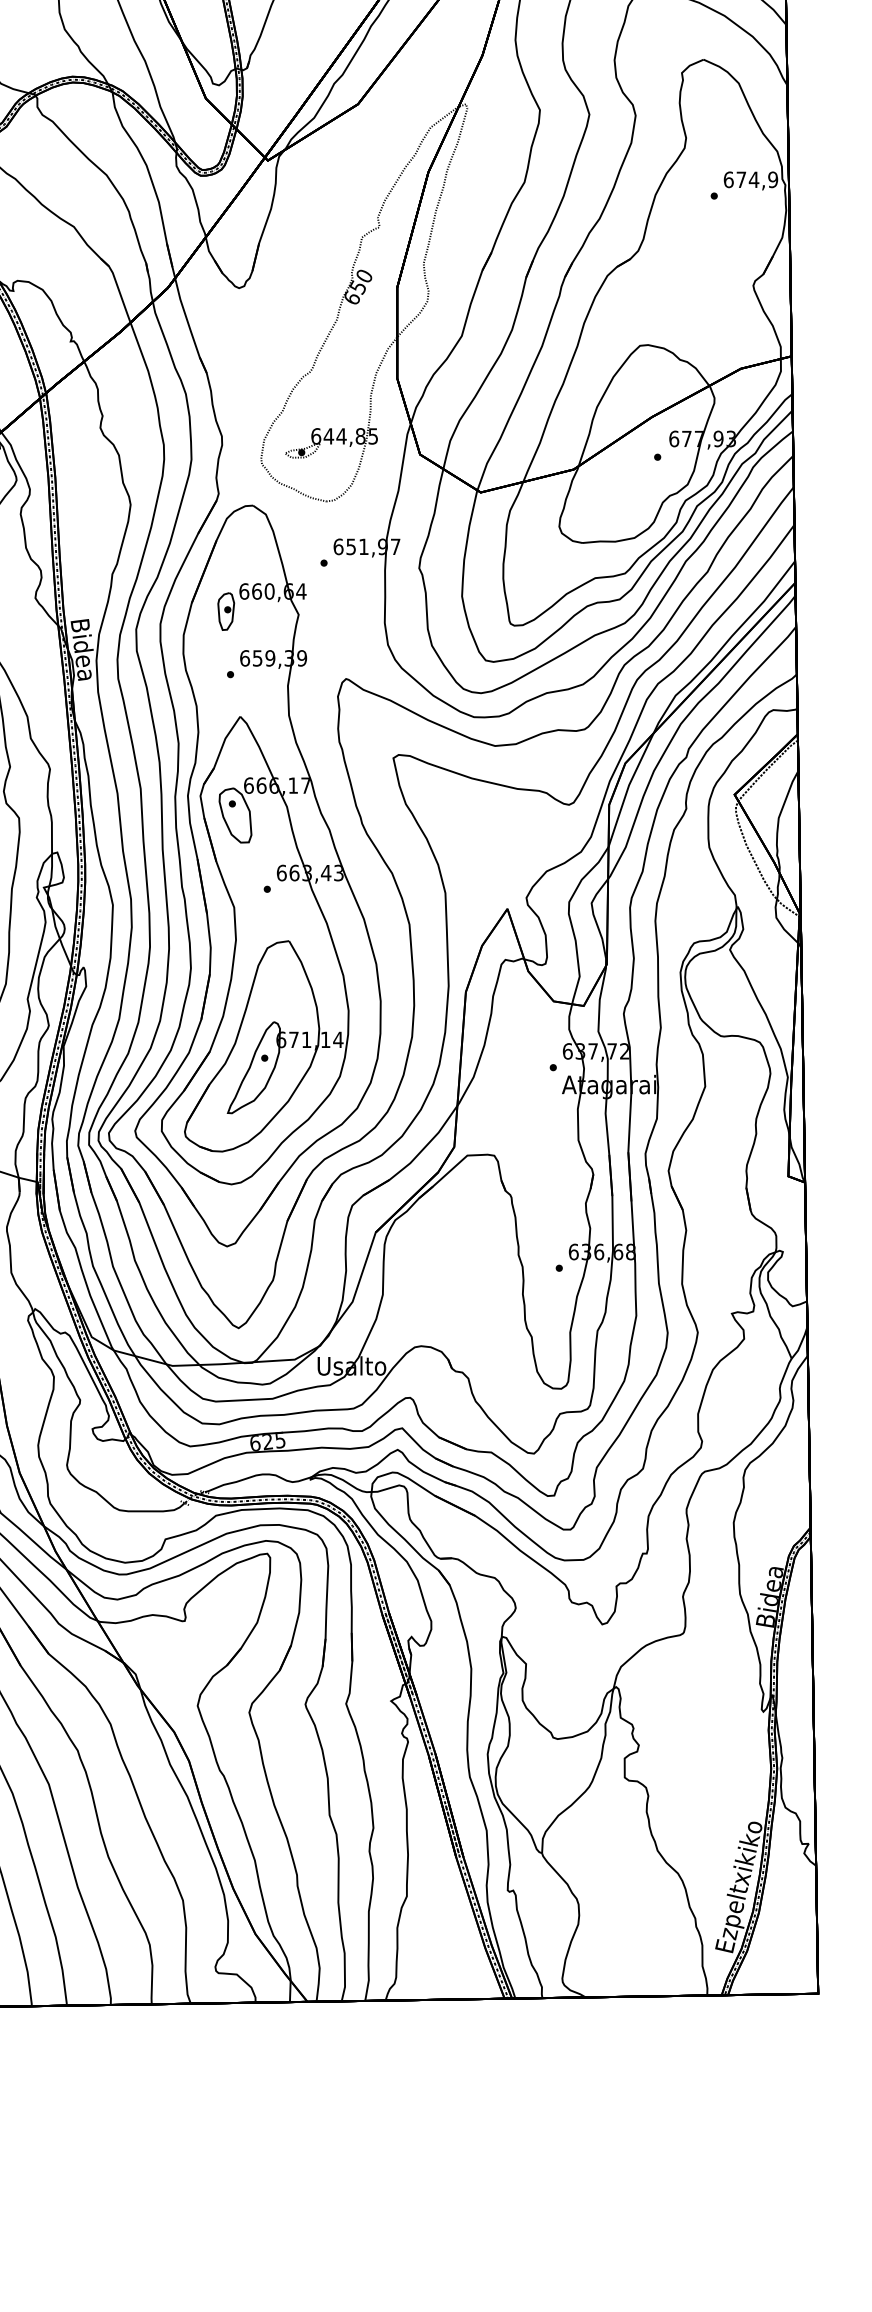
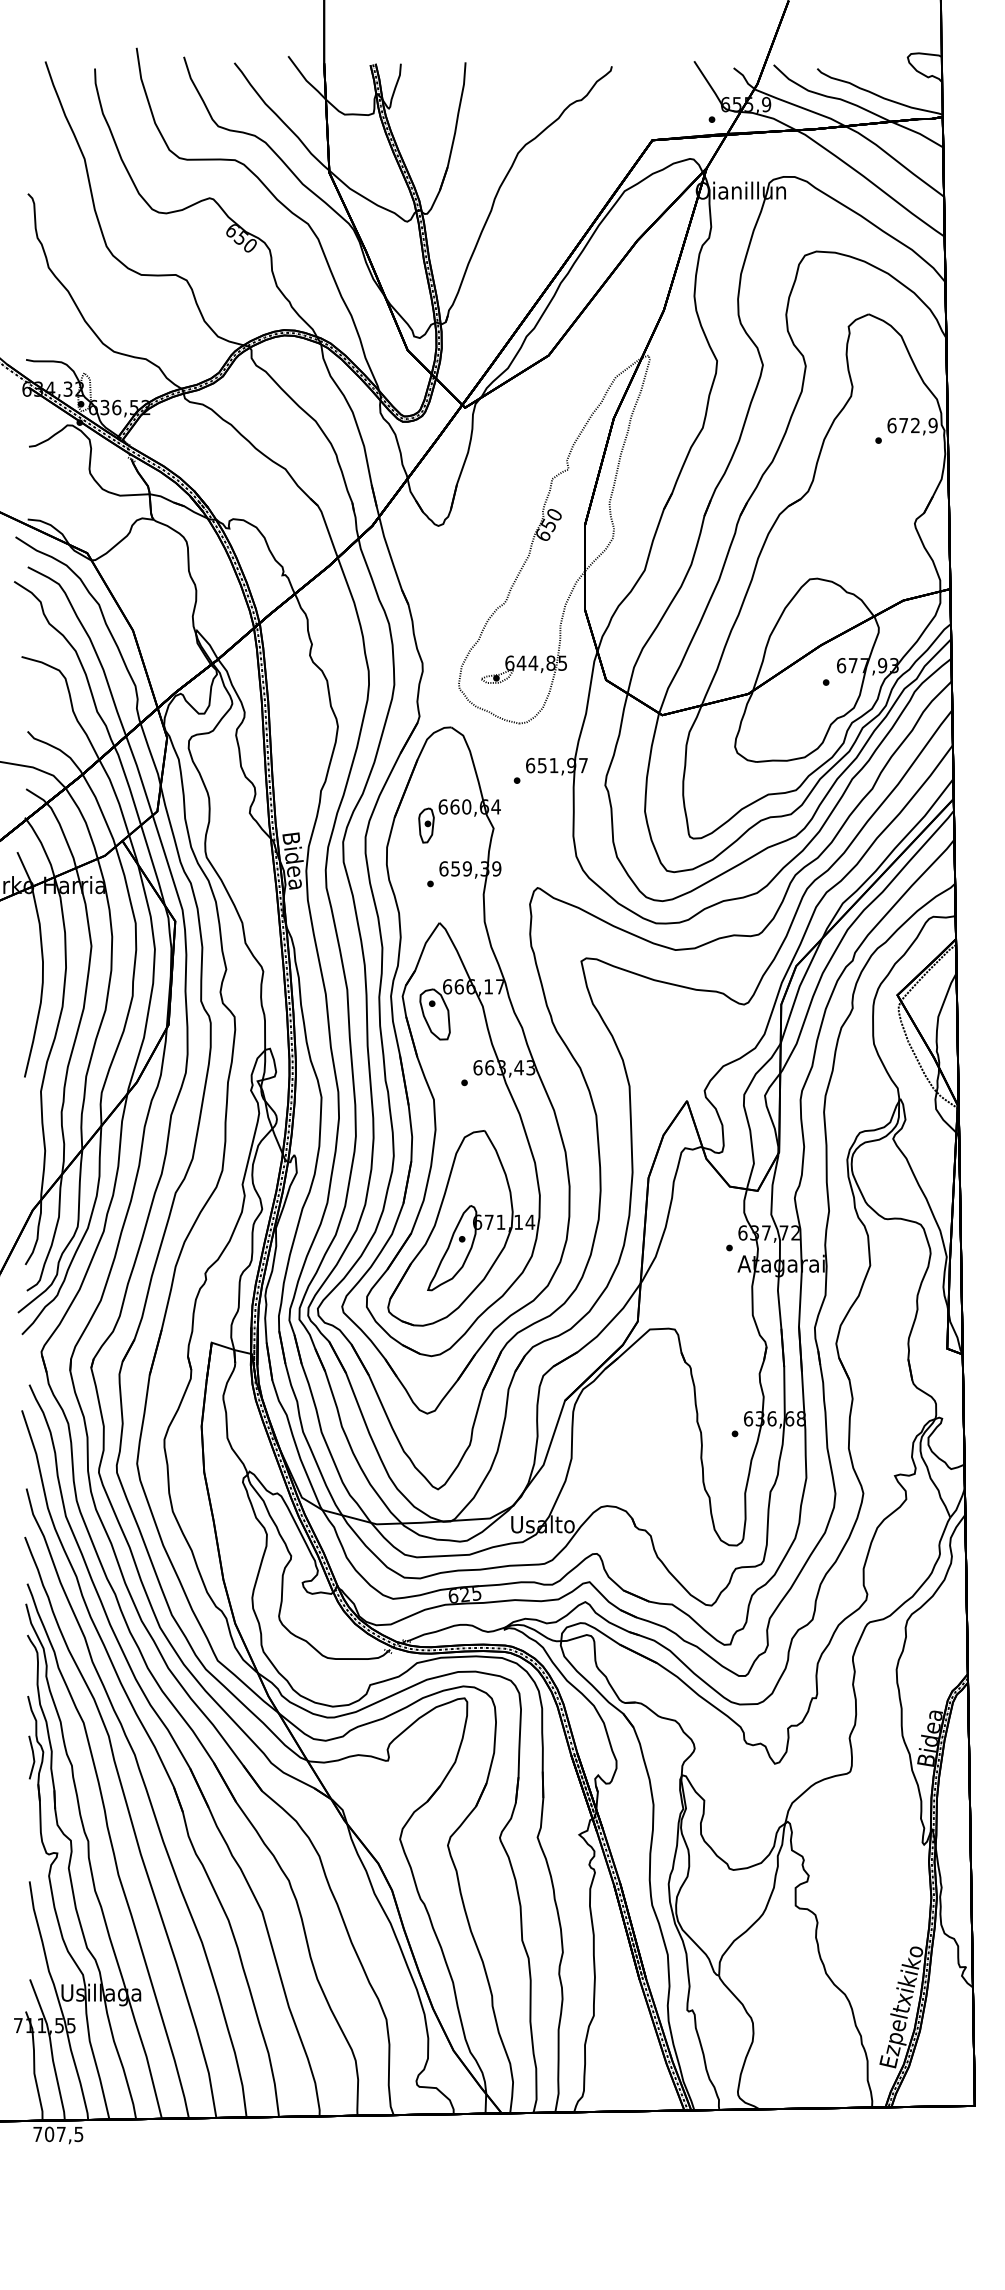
text: (754, 179) -> (915, 425), 674,9 -> 672,9

